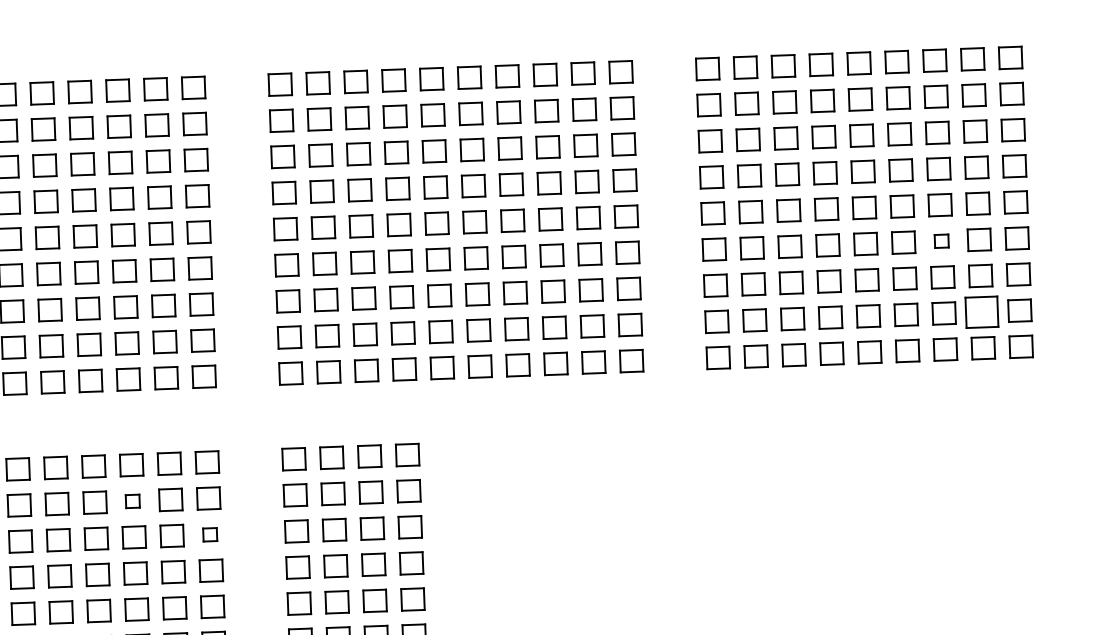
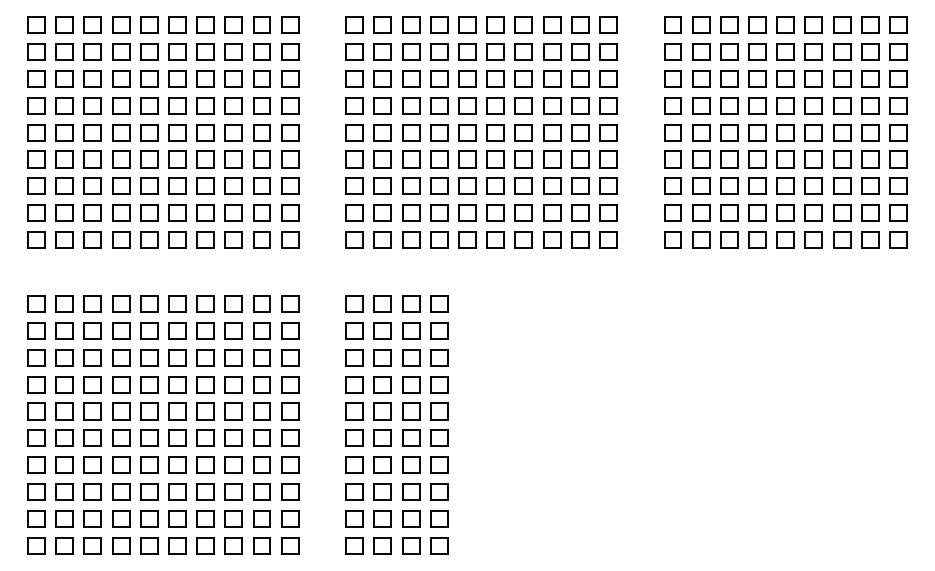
part: (942, 241) -> (842, 159), size x1.67
part: (982, 311) -> (870, 212), size x0.71
part: (132, 500) -> (233, 330), size x1.67
part: (210, 534) -> (290, 357), size x1.67

